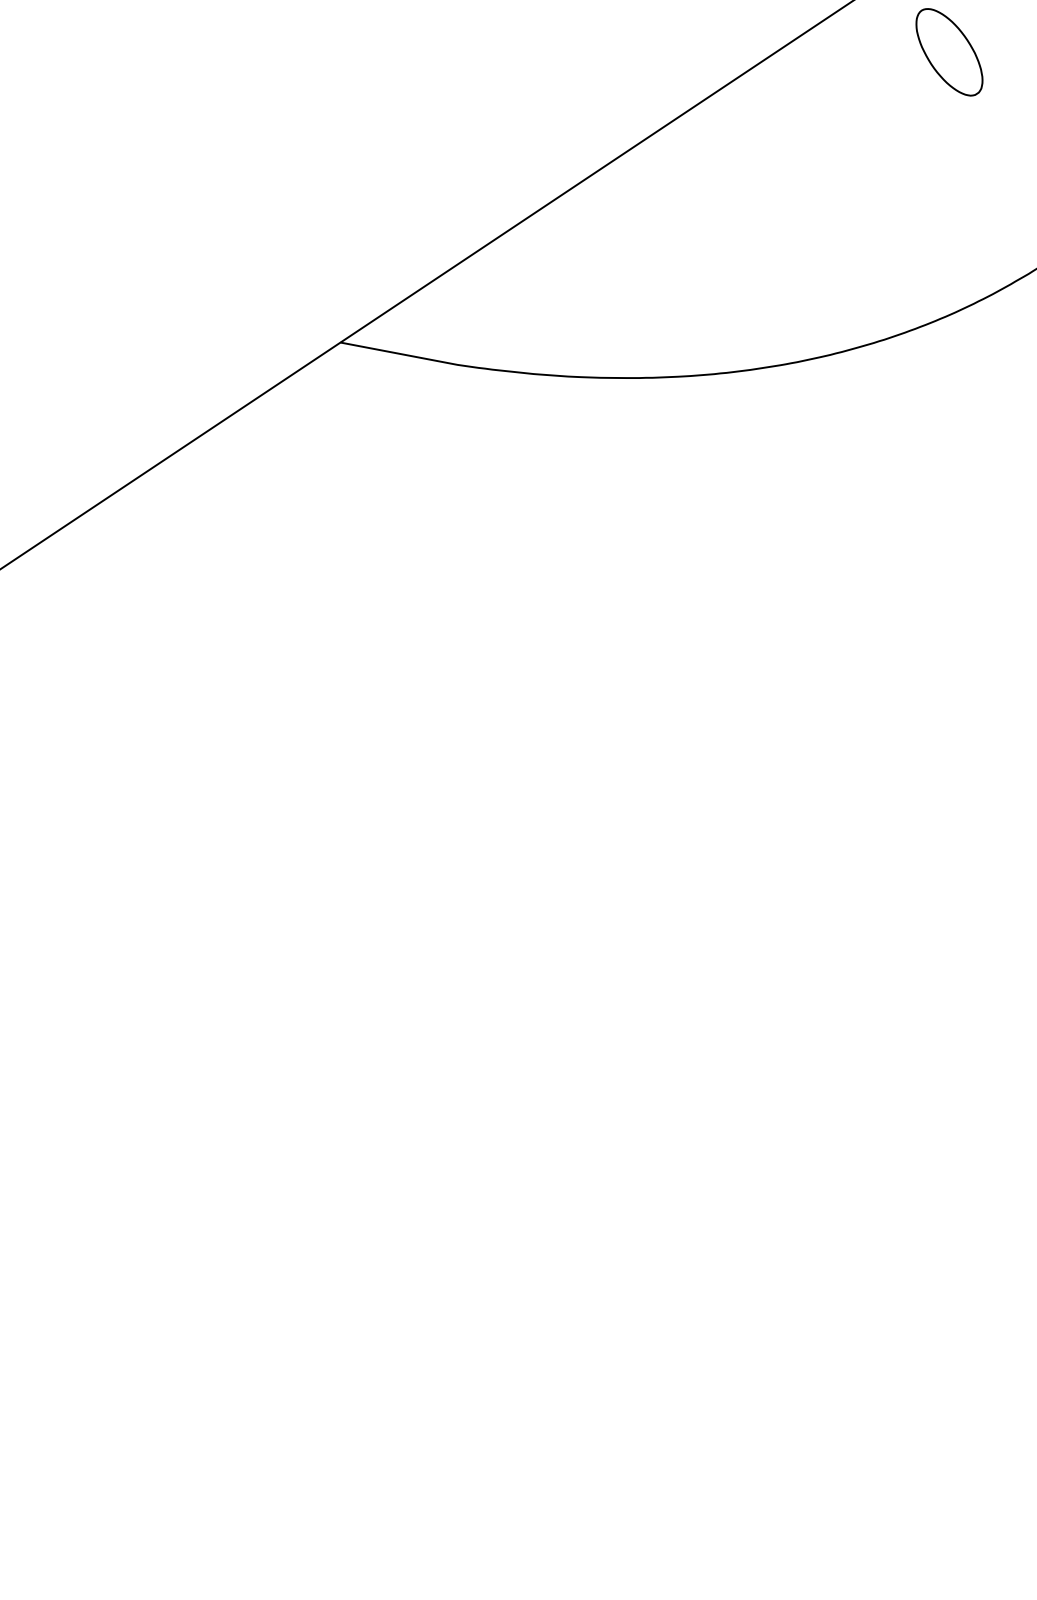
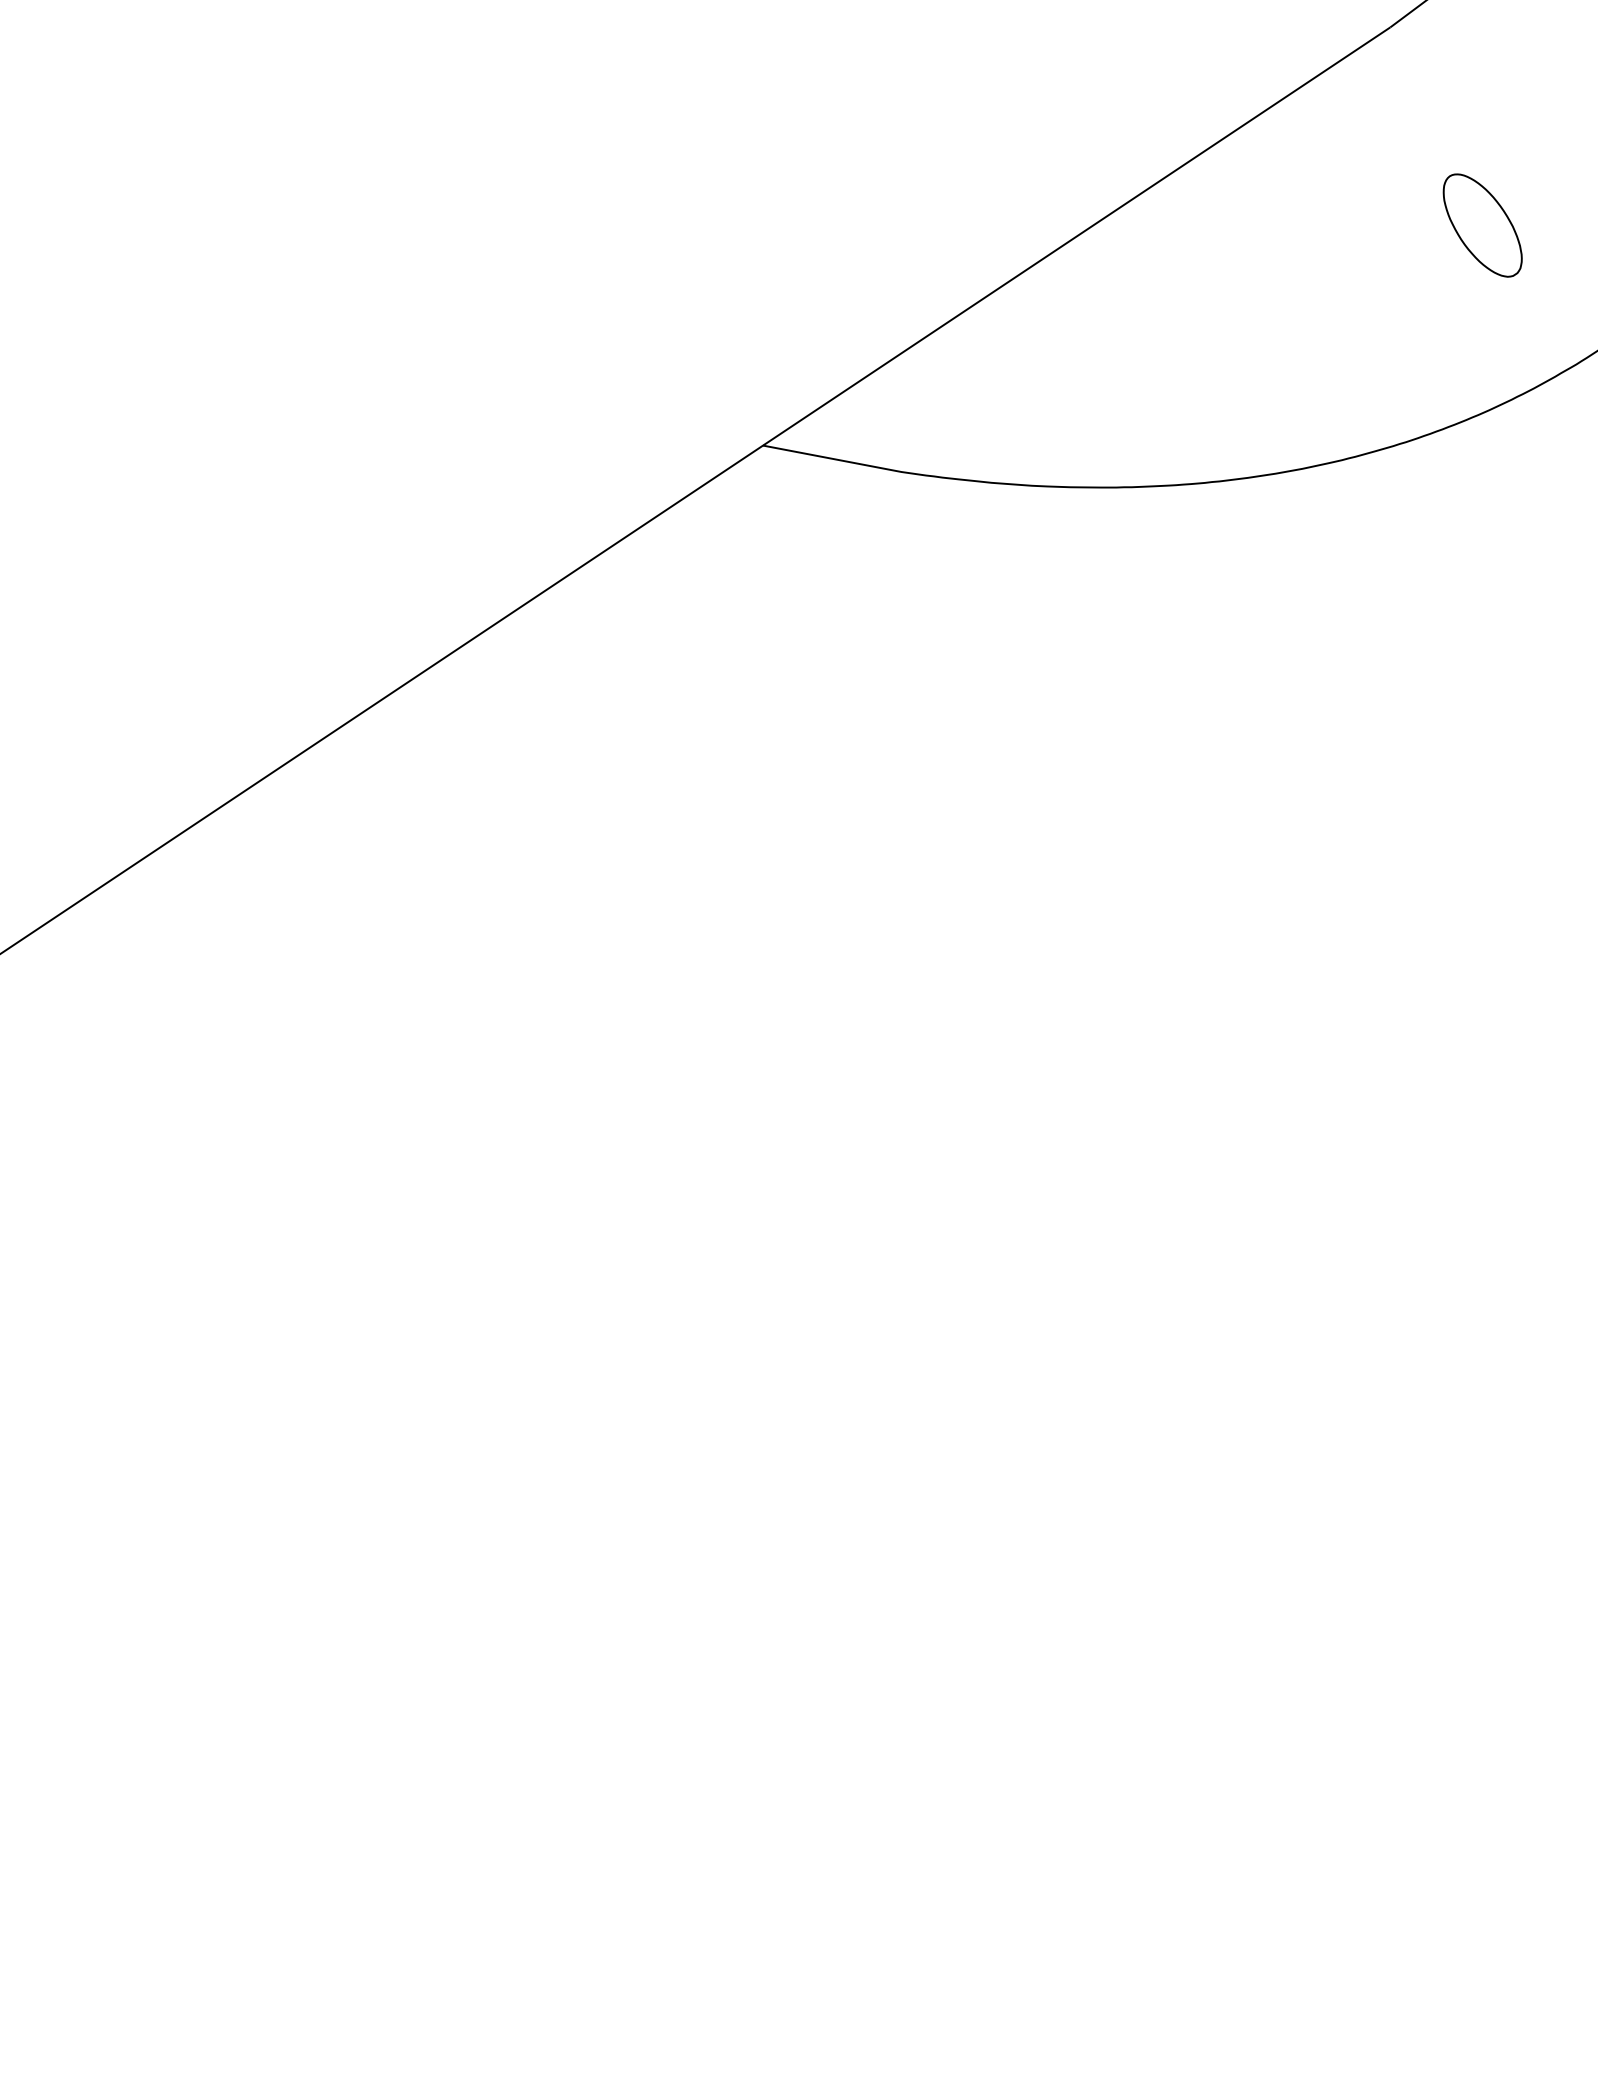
part: (949, 52) -> (1482, 225), moved

